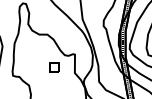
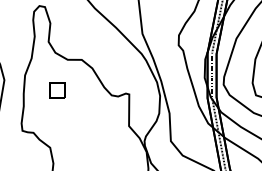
part: (54, 67) -> (57, 90), moved

